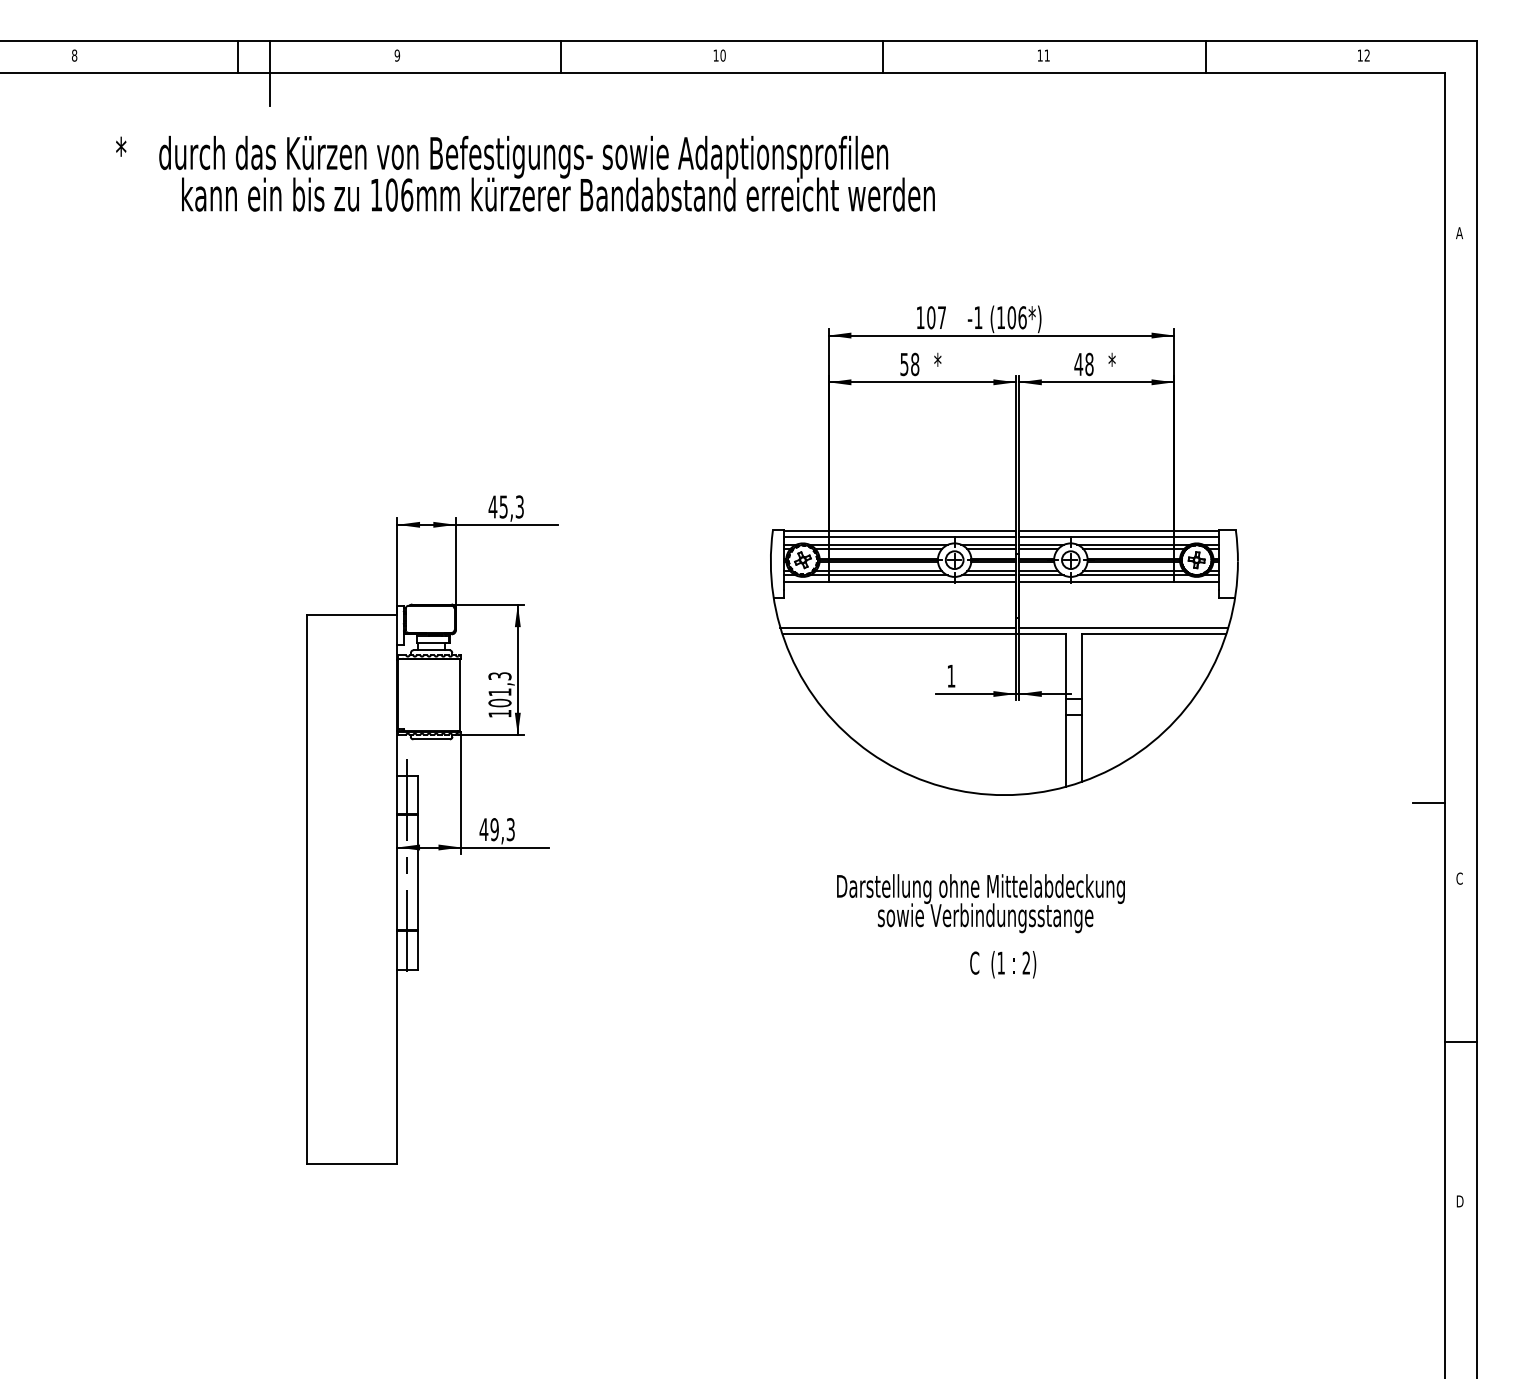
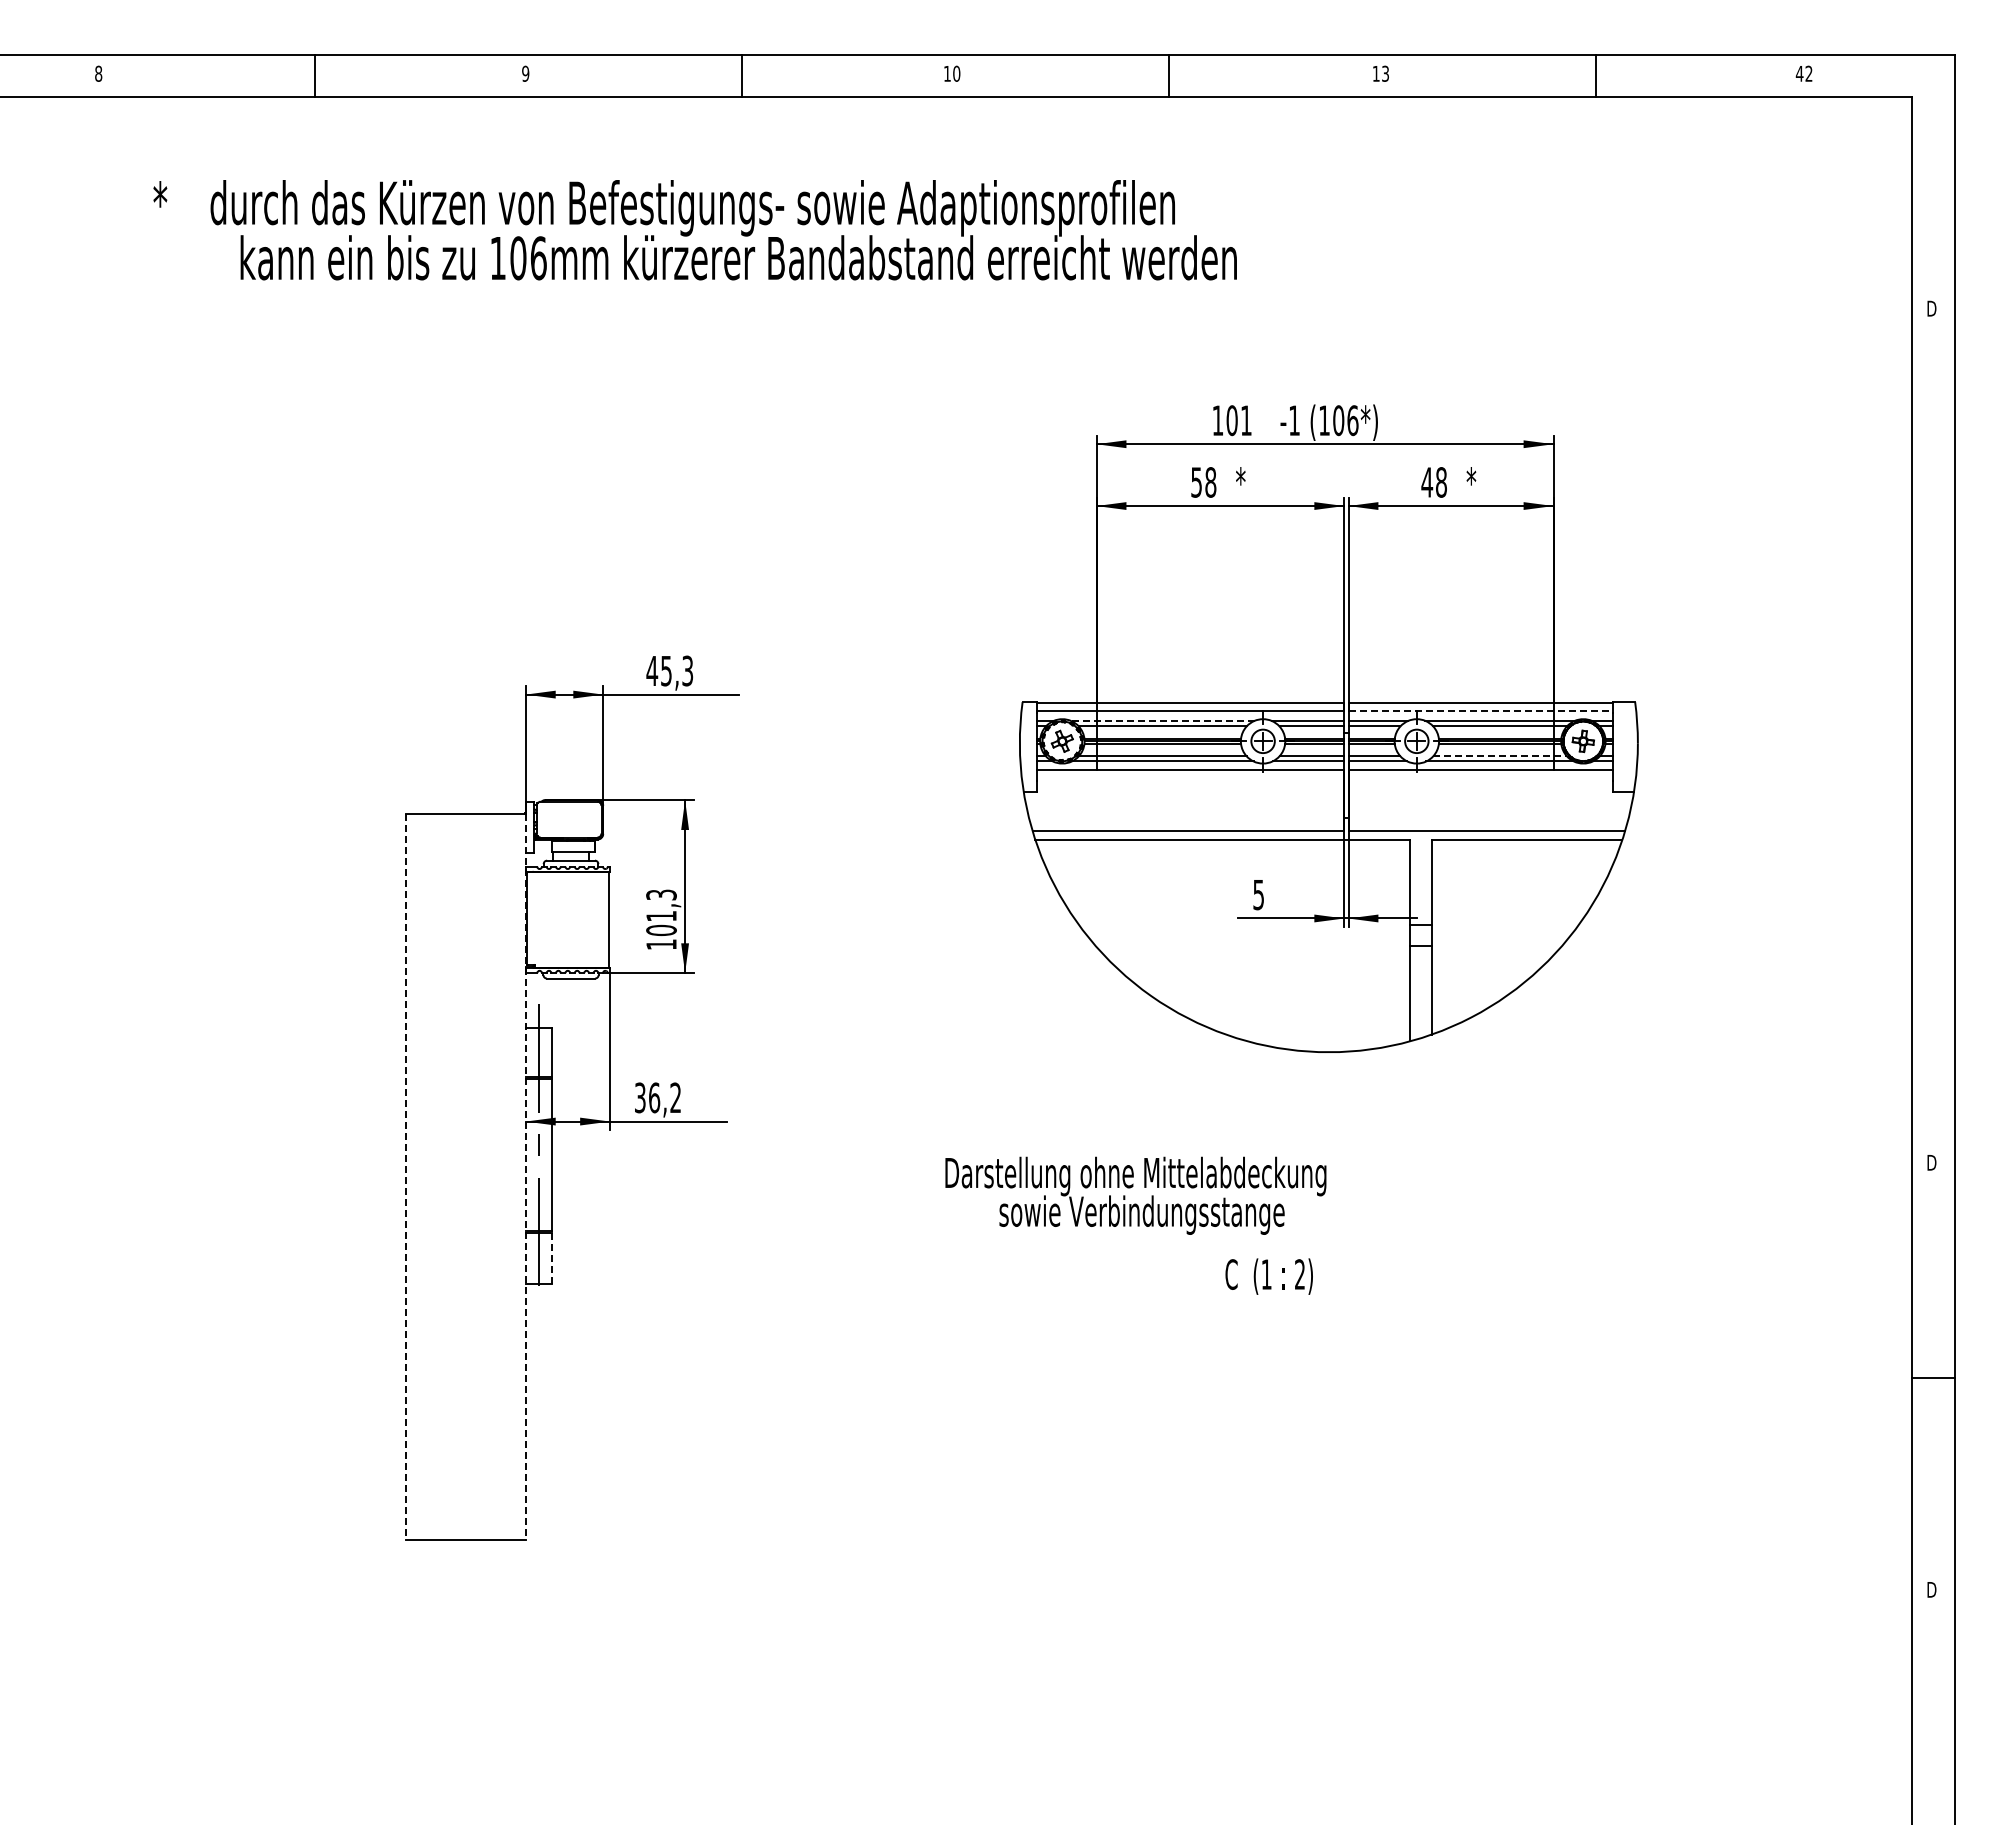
text: (1047, 55) -> (1385, 73), 11 -> 13
text: (1360, 55) -> (1799, 73), 12 -> 42
line: (270, 72) -> (357, 96), removed
text: (1459, 232) -> (1931, 308), A -> D
text: (942, 317) -> (1246, 420), 107 -> 101
line: (1119, 536) -> (1481, 710), solid -> dashed
line: (878, 544) -> (1162, 720), solid -> dashed
line: (1134, 571) -> (1500, 756), solid -> dashed
text: (951, 676) -> (1258, 895), 1 -> 5
line: (1428, 802) -> (1890, 1062), removed
text: (496, 829) -> (657, 1097), 49,3 -> 36,2
text: (1459, 878) -> (1931, 1162), C -> D
line: (307, 889) -> (406, 1177), solid -> dashed
line: (397, 889) -> (525, 1177), solid -> dashed
text: (980, 903) -> (1135, 1195), moved
line: (417, 951) -> (552, 1258), solid -> dashed
text: (1002, 964) -> (1268, 1276), moved

